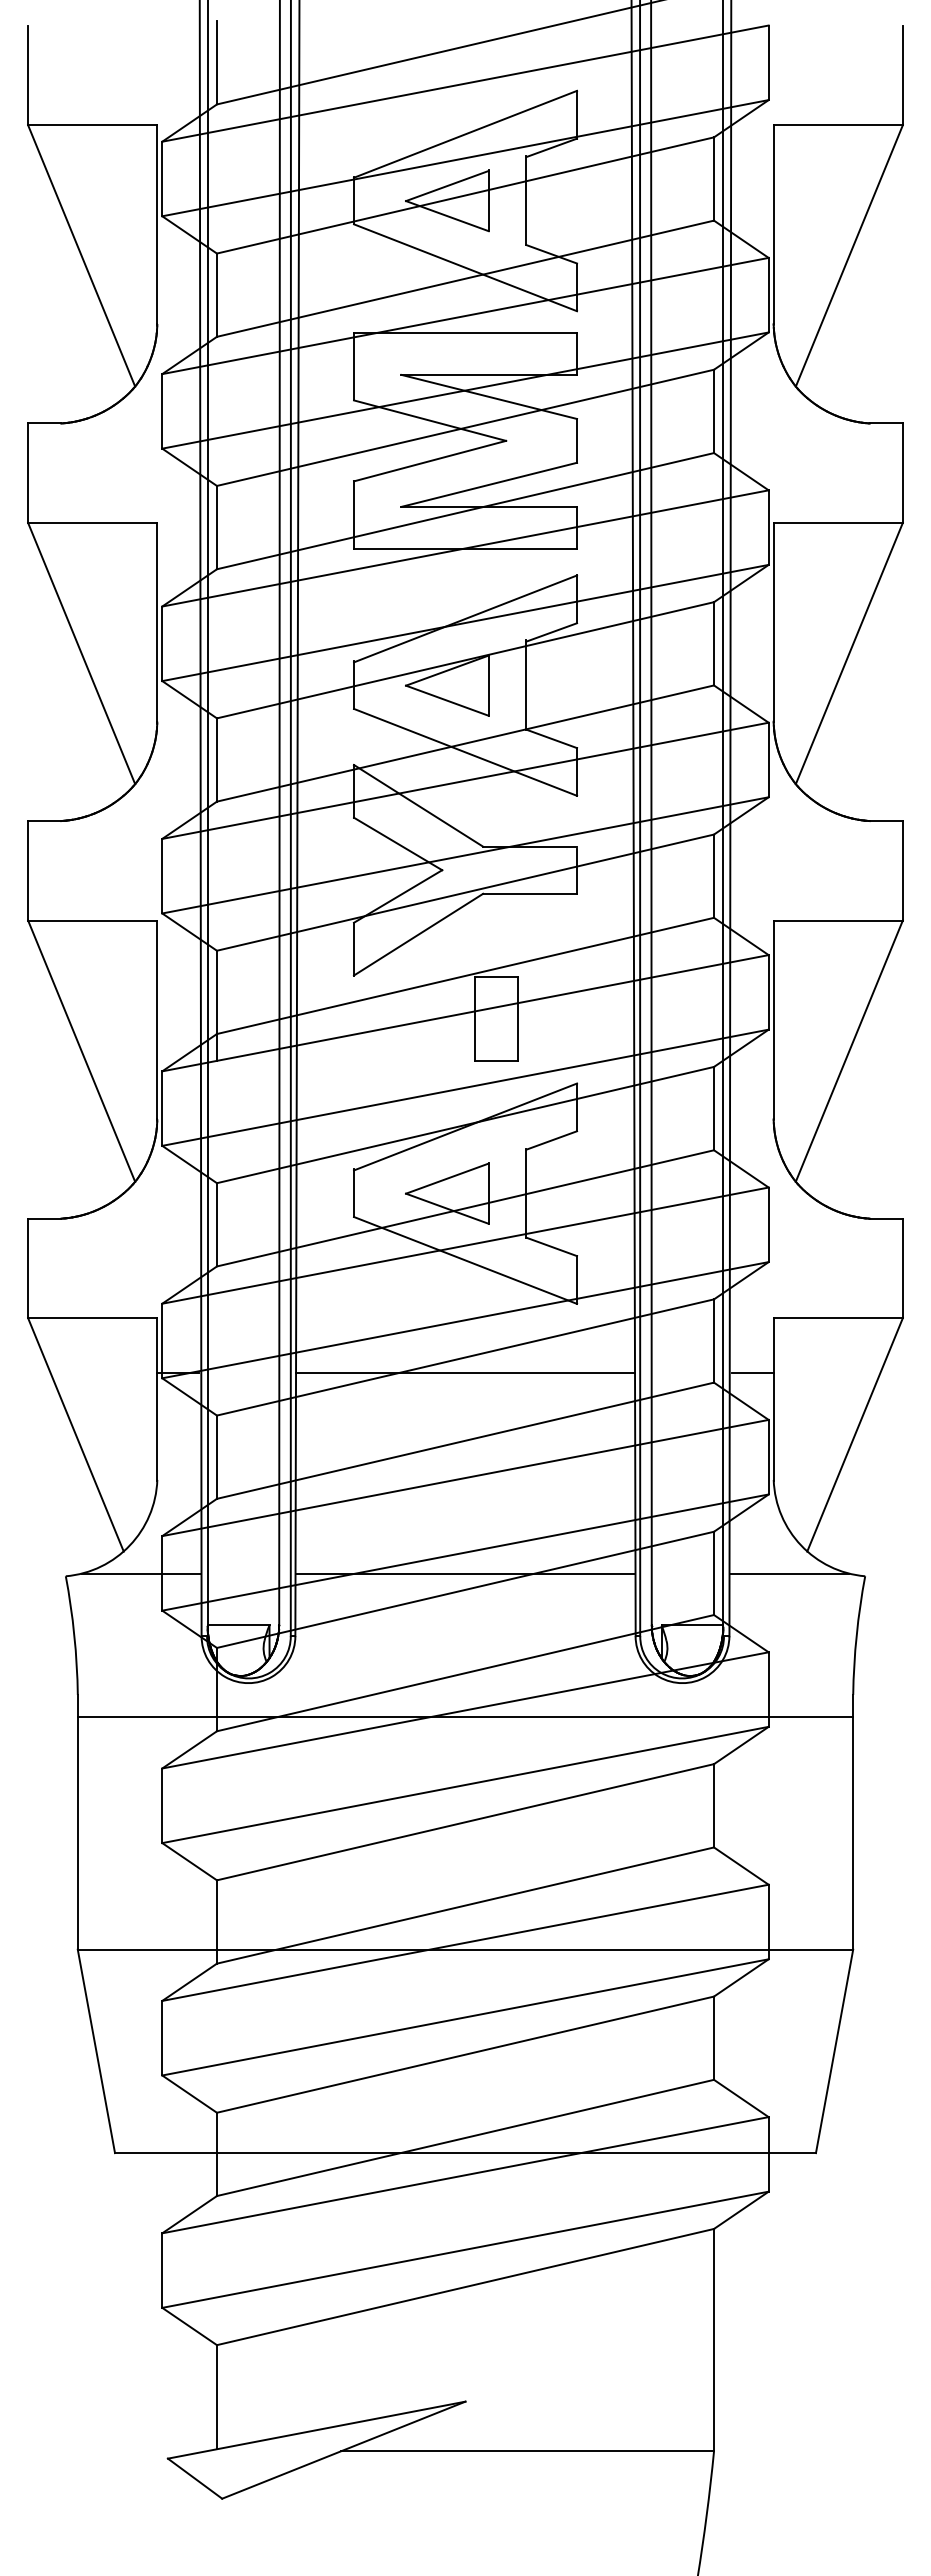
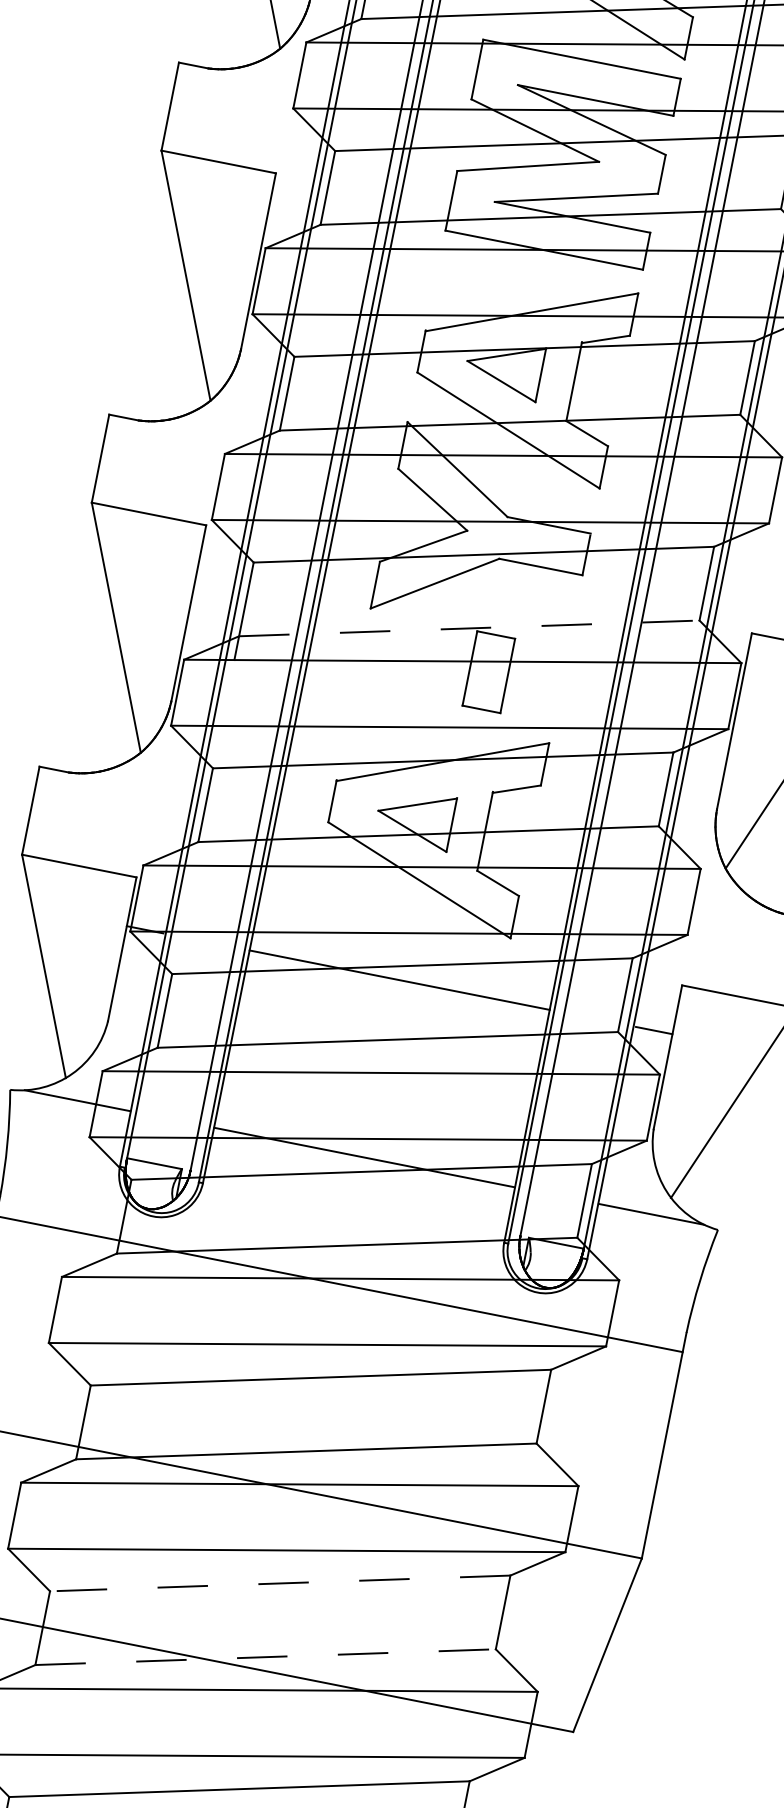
line: (465, 975) -> (469, 628), solid -> dashed
line: (465, 2054) -> (280, 1583), solid -> dashed
line: (465, 2137) -> (265, 1656), solid -> dashed

